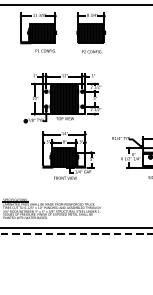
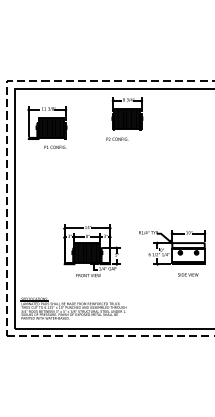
part: (91, 27) -> (127, 113), moved
part: (38, 32) -> (47, 127), moved
part: (62, 98) -> (85, 189), removed

